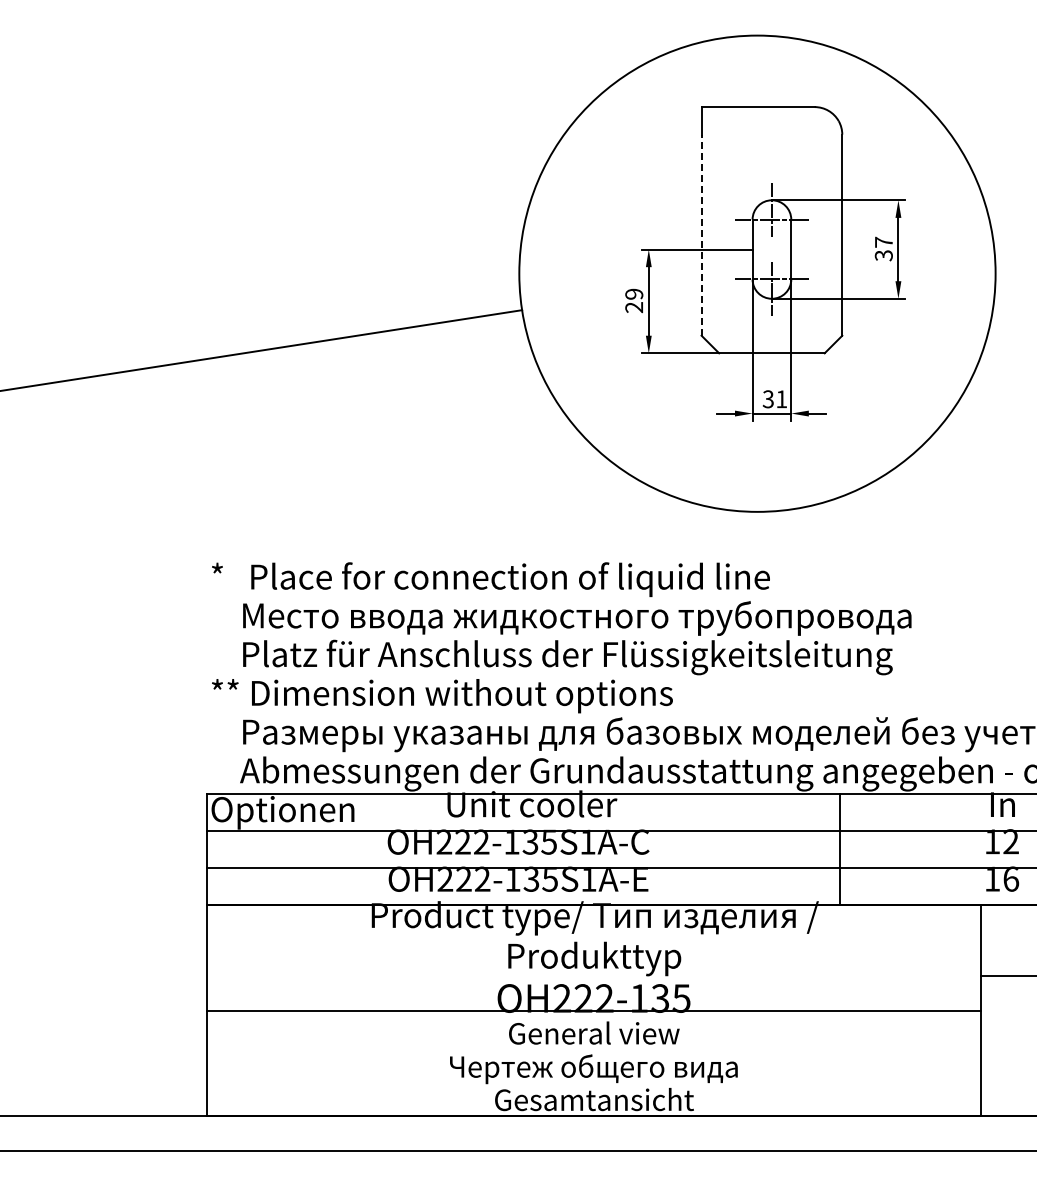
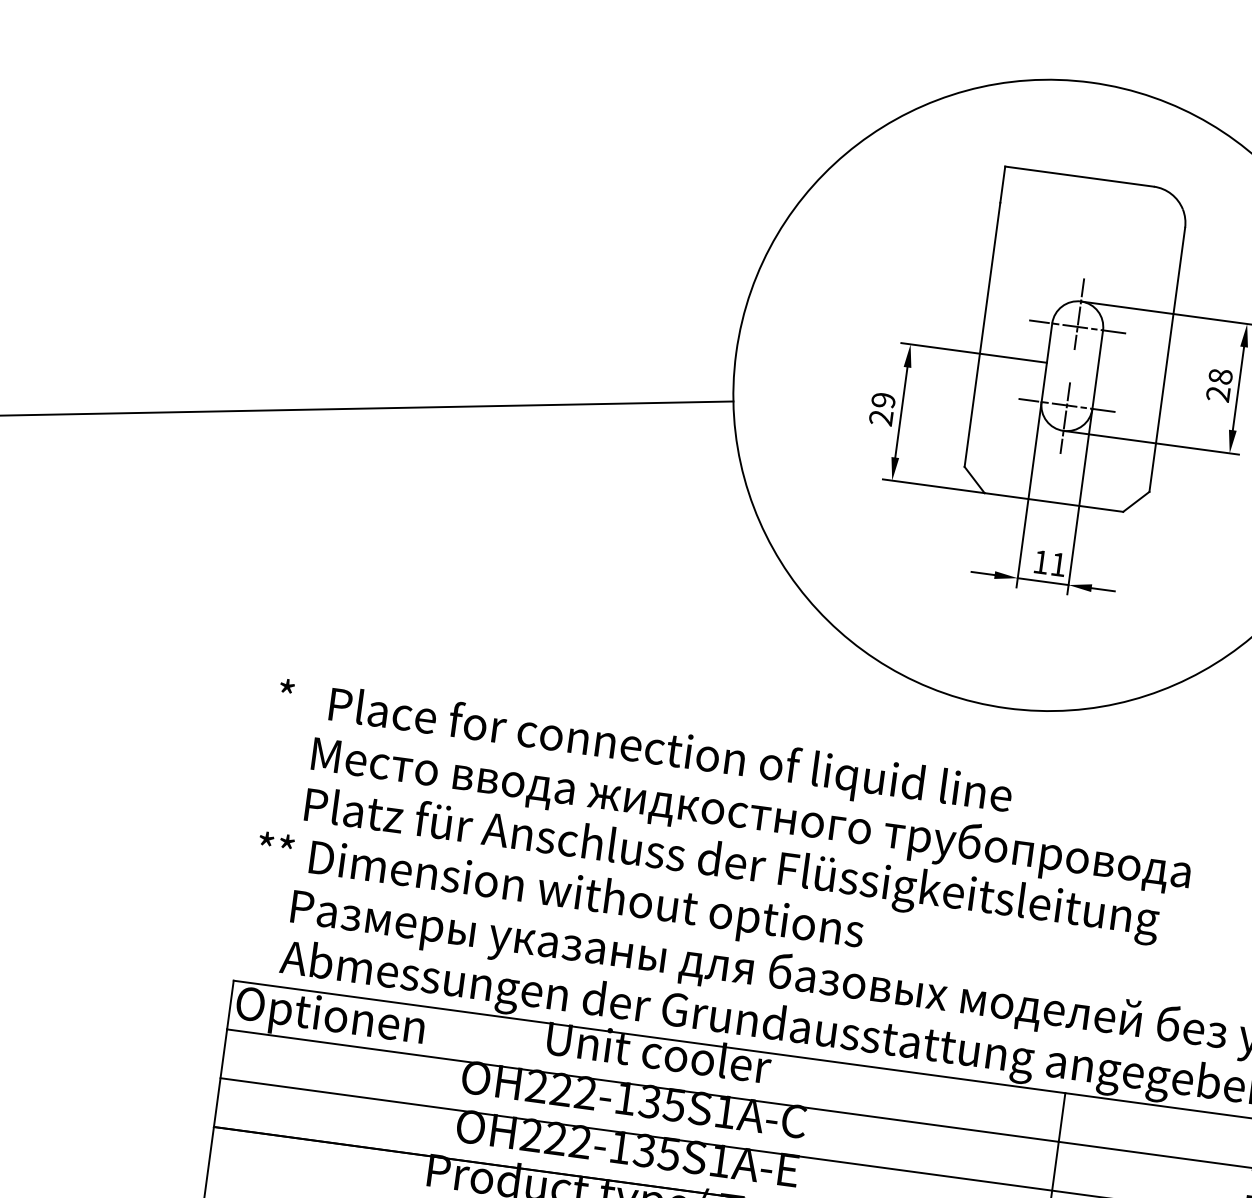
line: (701, 235) -> (982, 335), dashed -> solid
text: (883, 248) -> (1219, 384), 37 -> 28
text: (767, 399) -> (1039, 562), 31 -> 11

